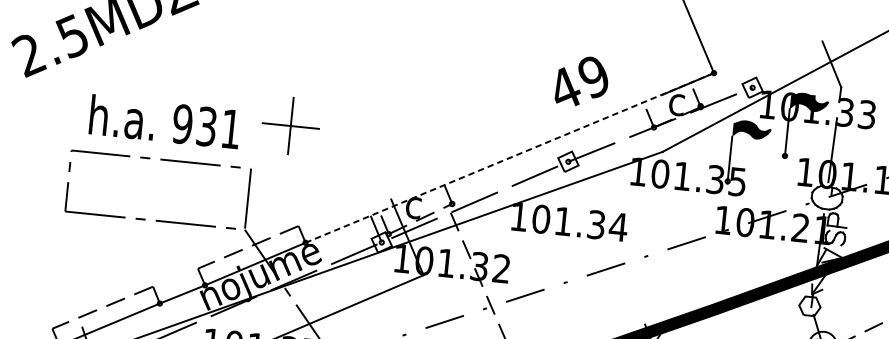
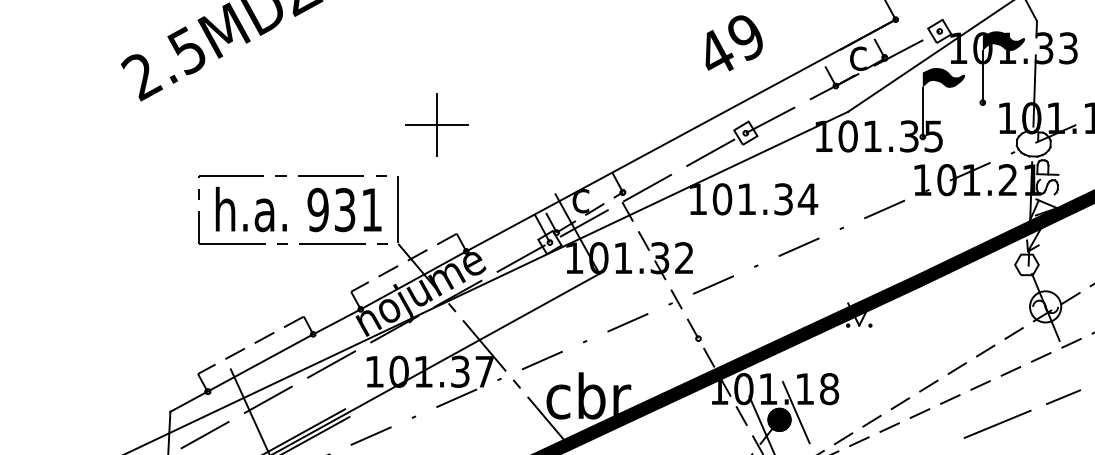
text: (581, 81) -> (733, 43), moved
text: (164, 121) -> (298, 209), moved
line: (510, 157) -> (681, 135), dashed -> solid

